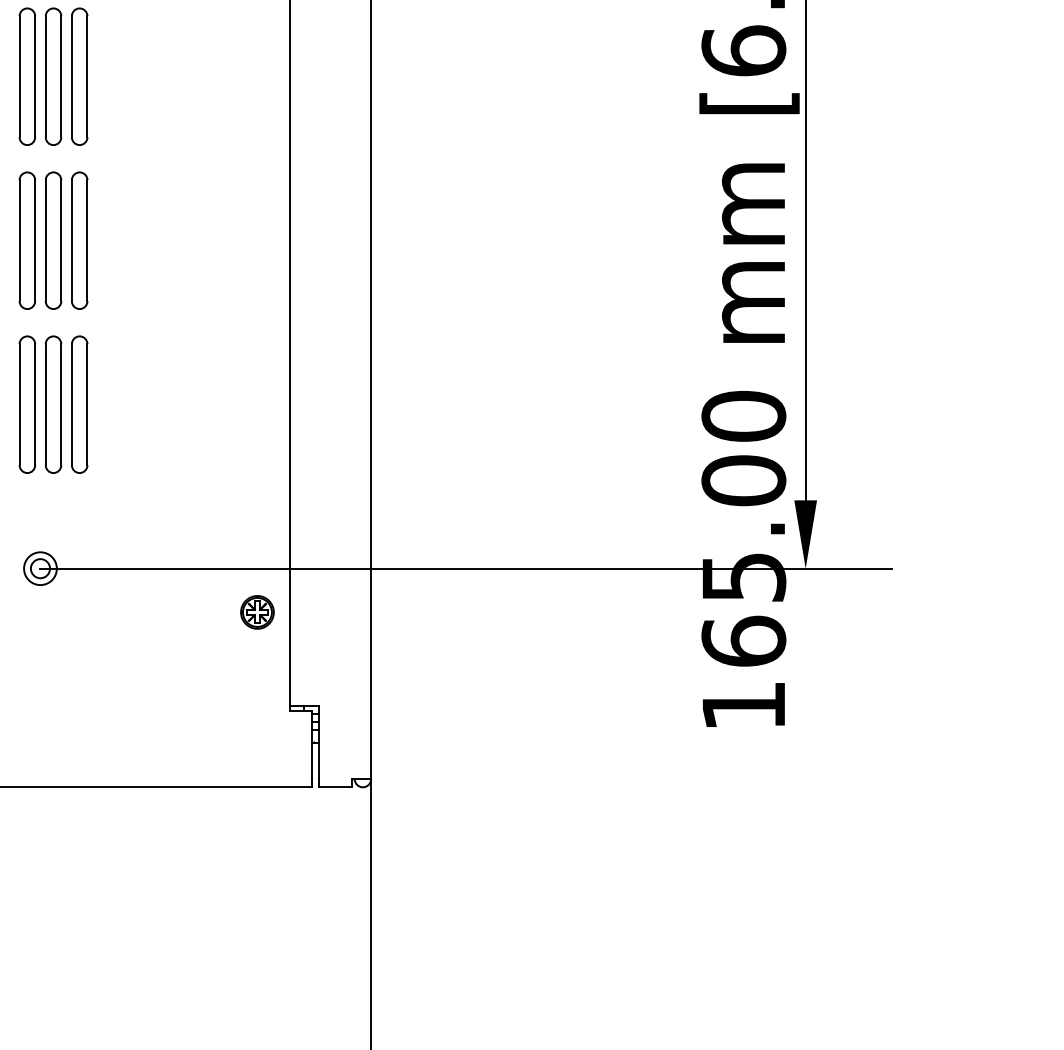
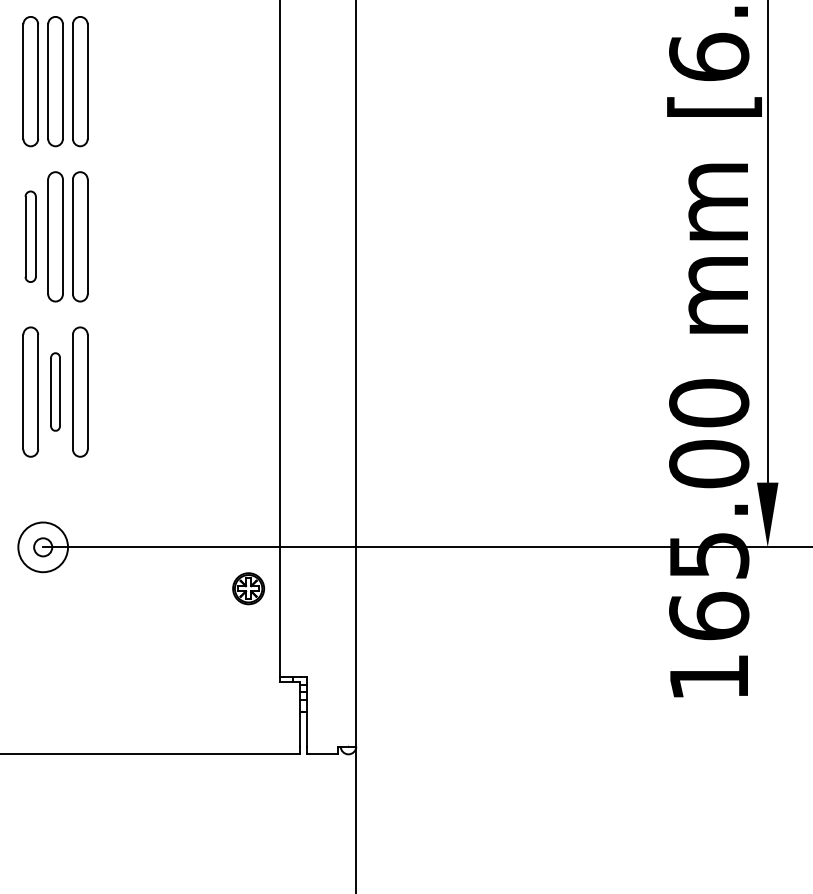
part: (26, 240) -> (29, 236), size x0.7
part: (53, 404) -> (55, 391), size x0.6
circle: (40, 568) -> (43, 547), size x1.6

